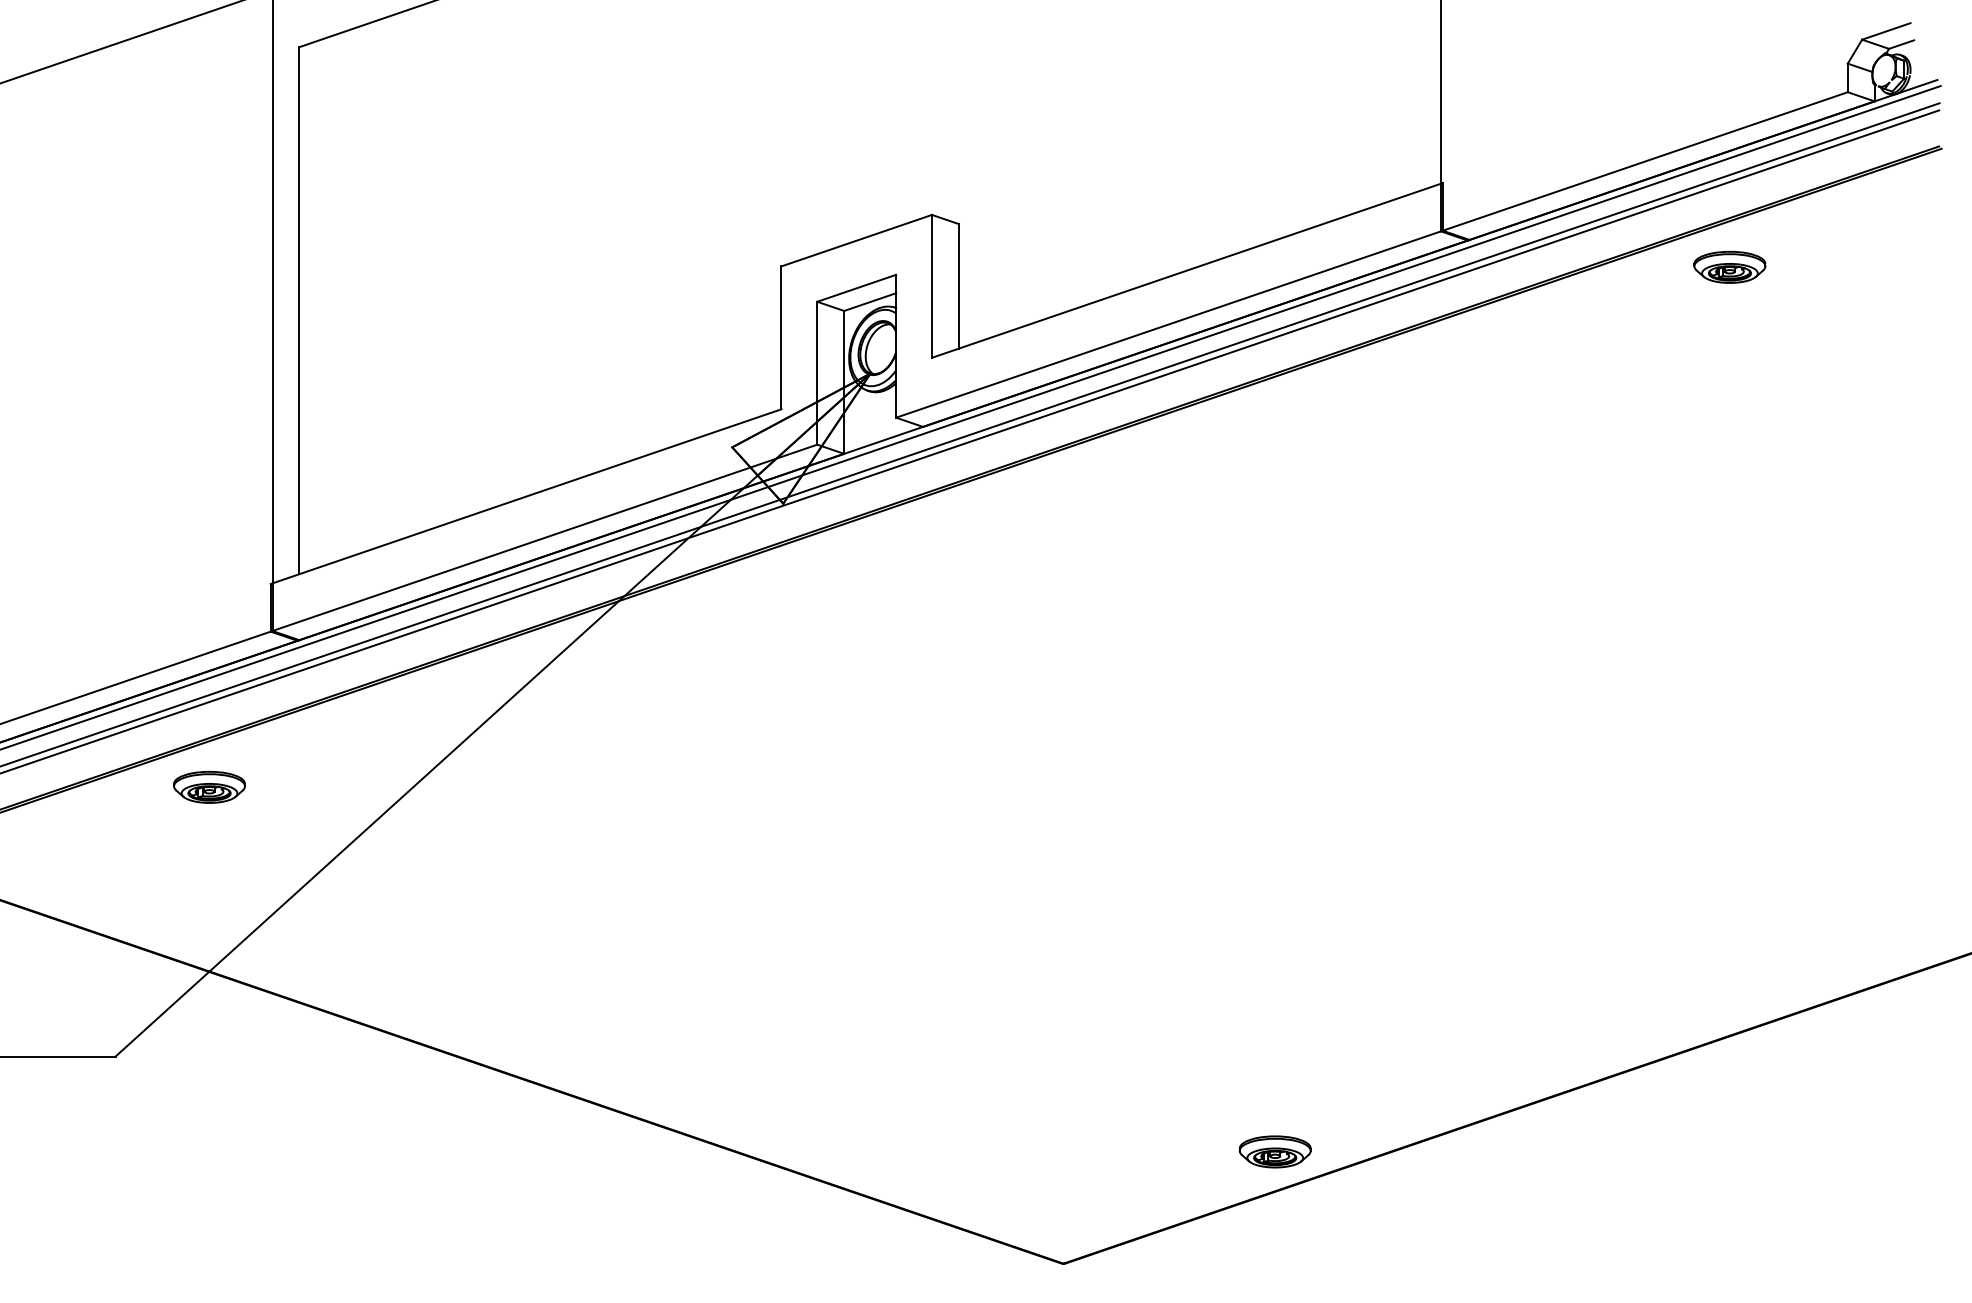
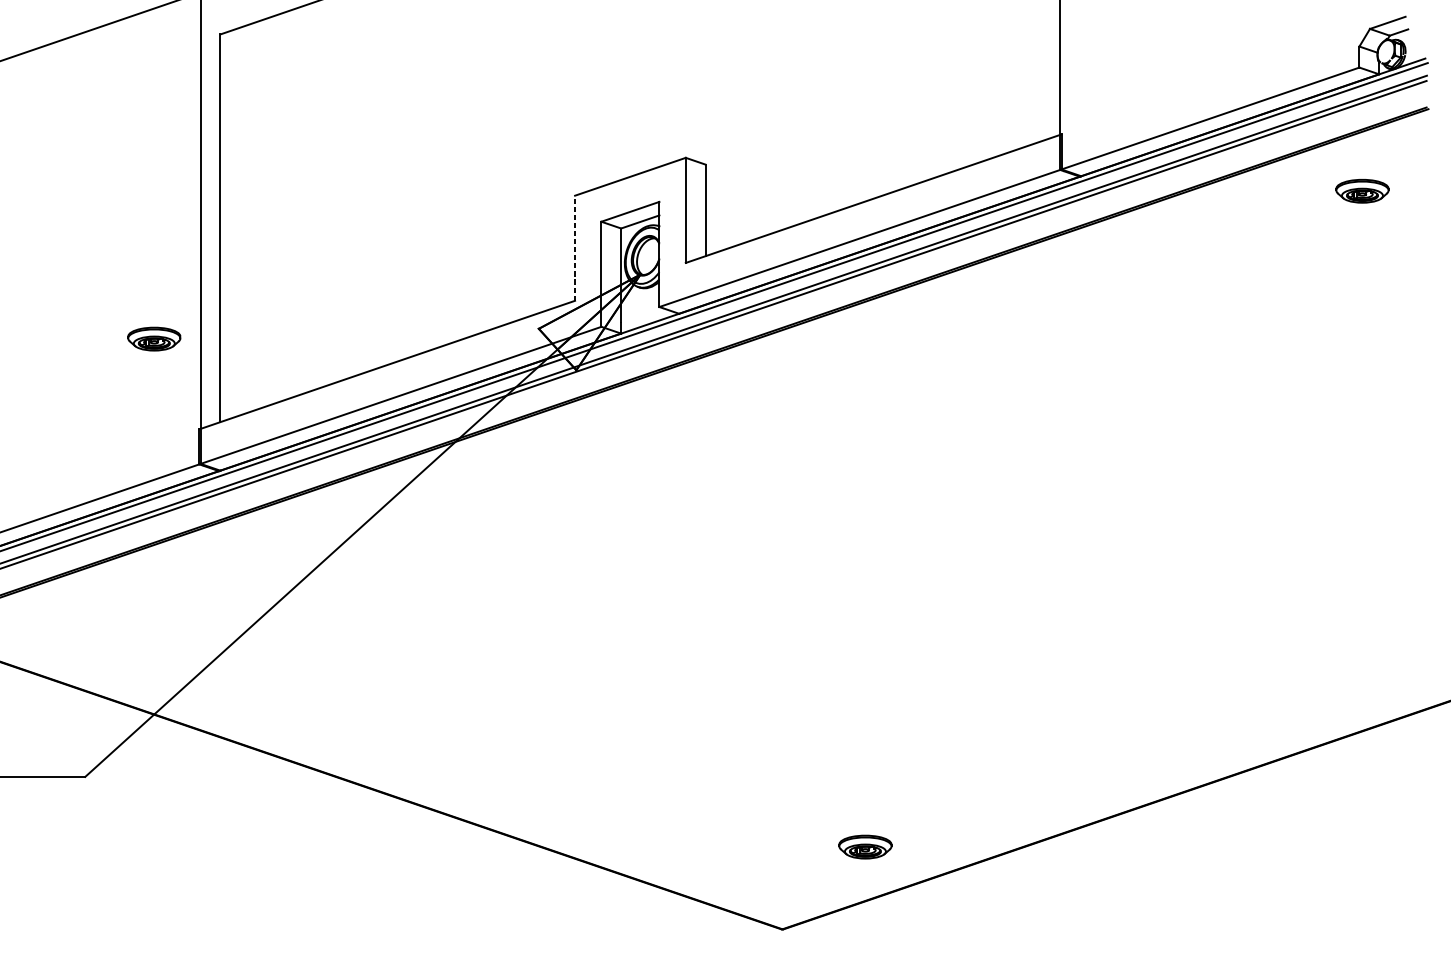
part: (1729, 266) -> (1362, 190), moved
line: (781, 337) -> (575, 248), solid -> dashed
part: (209, 787) -> (154, 339), moved
part: (1274, 1151) -> (864, 846), moved

